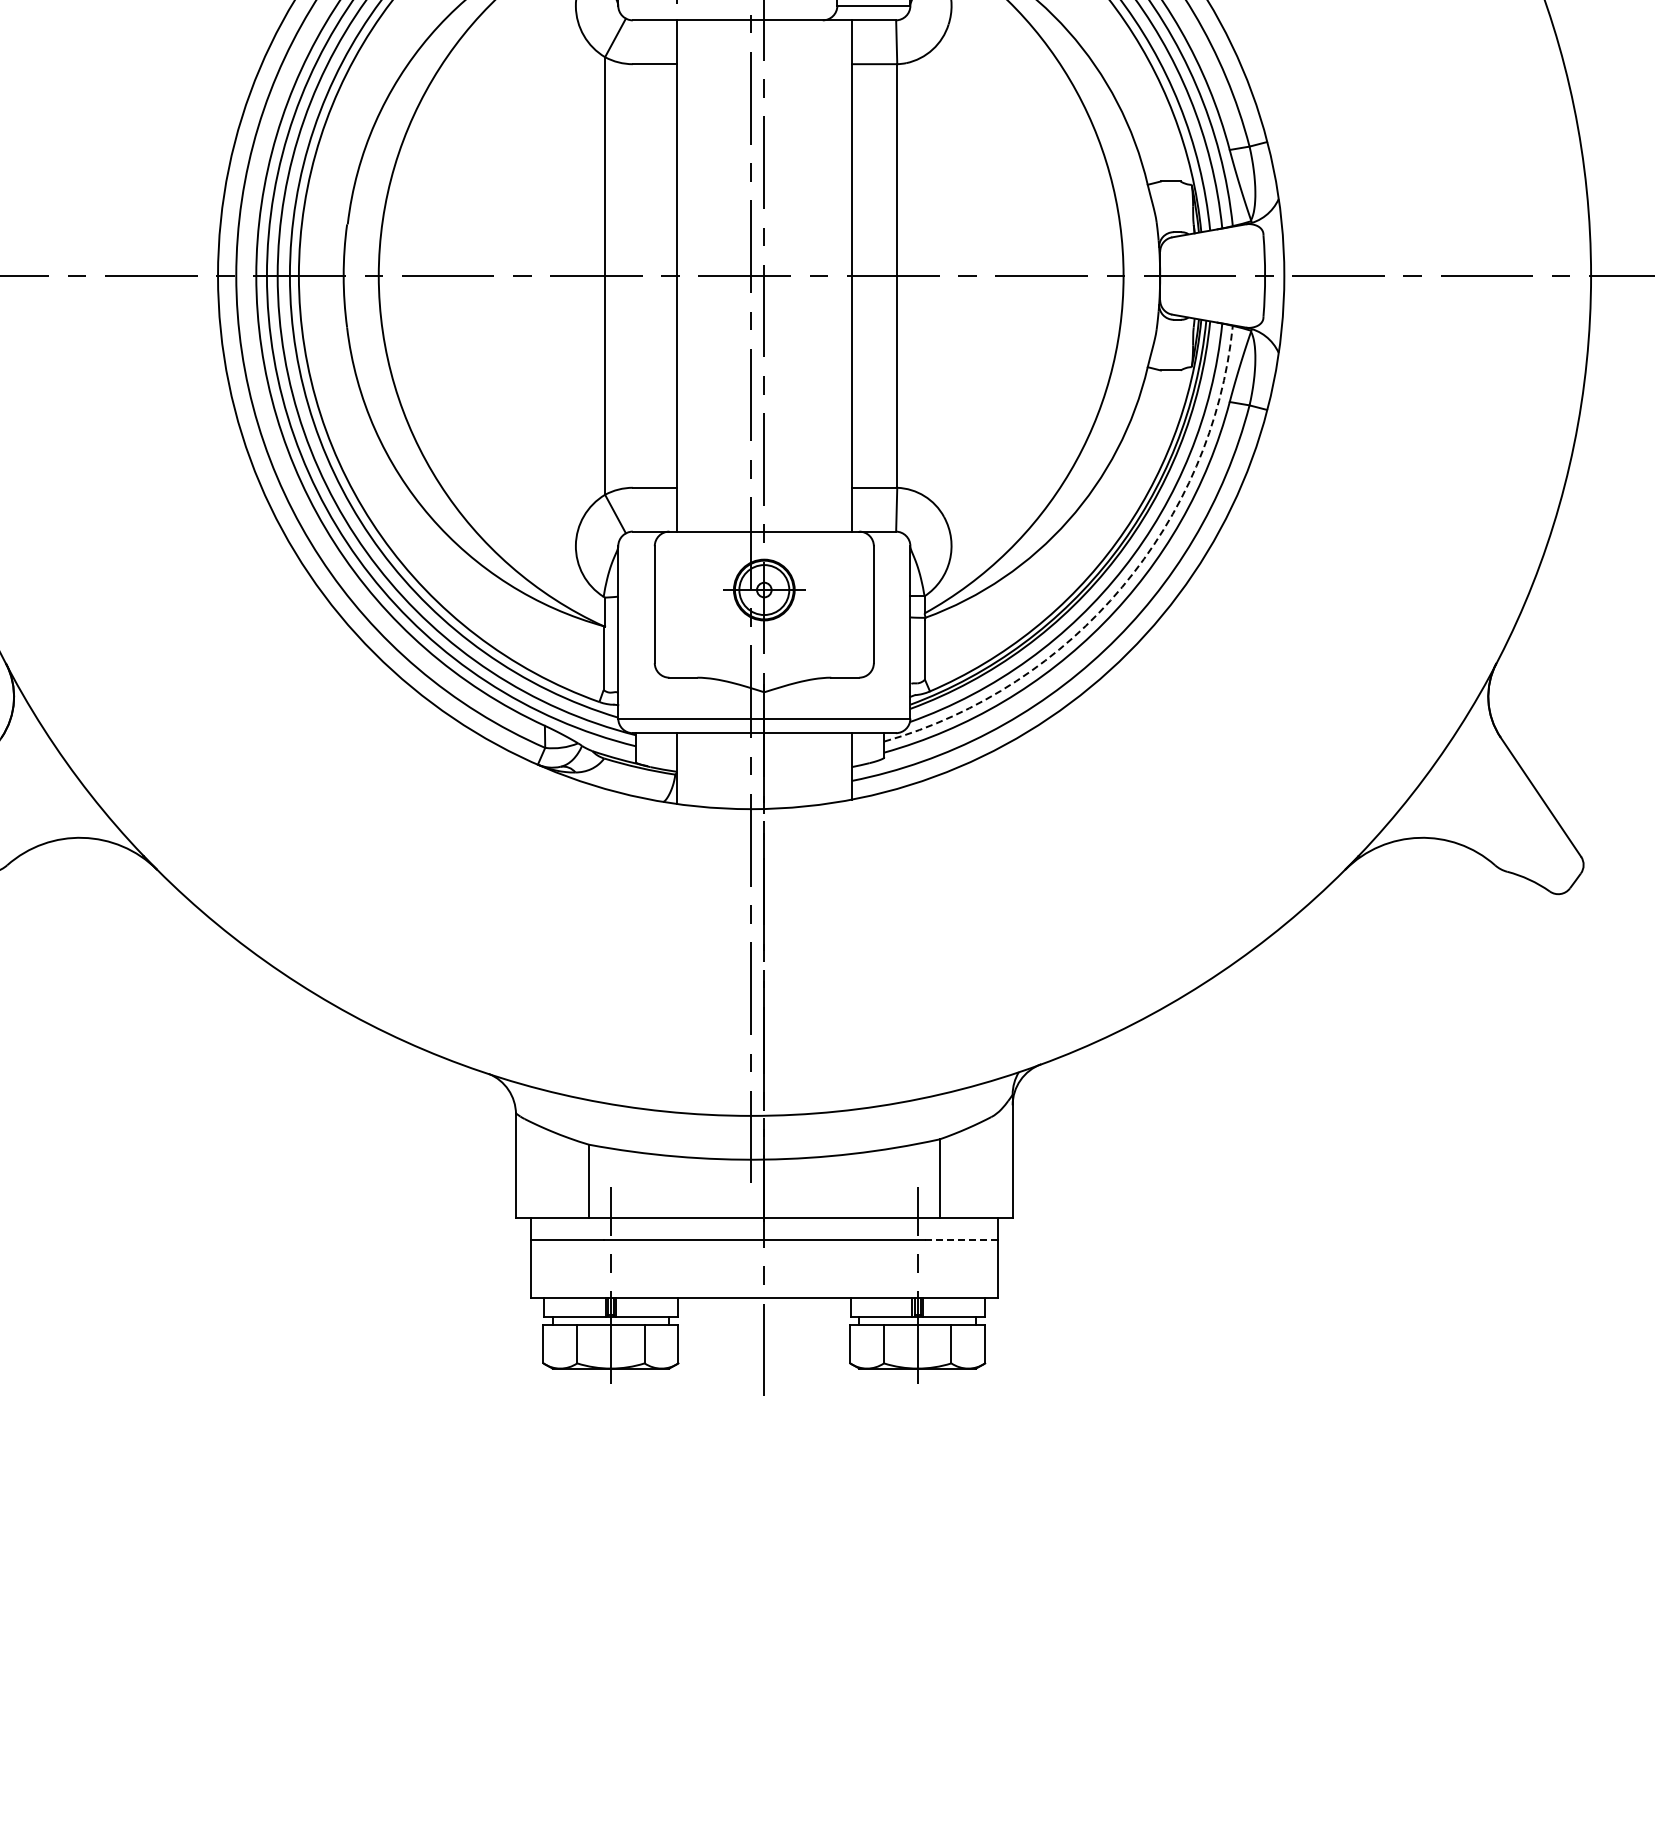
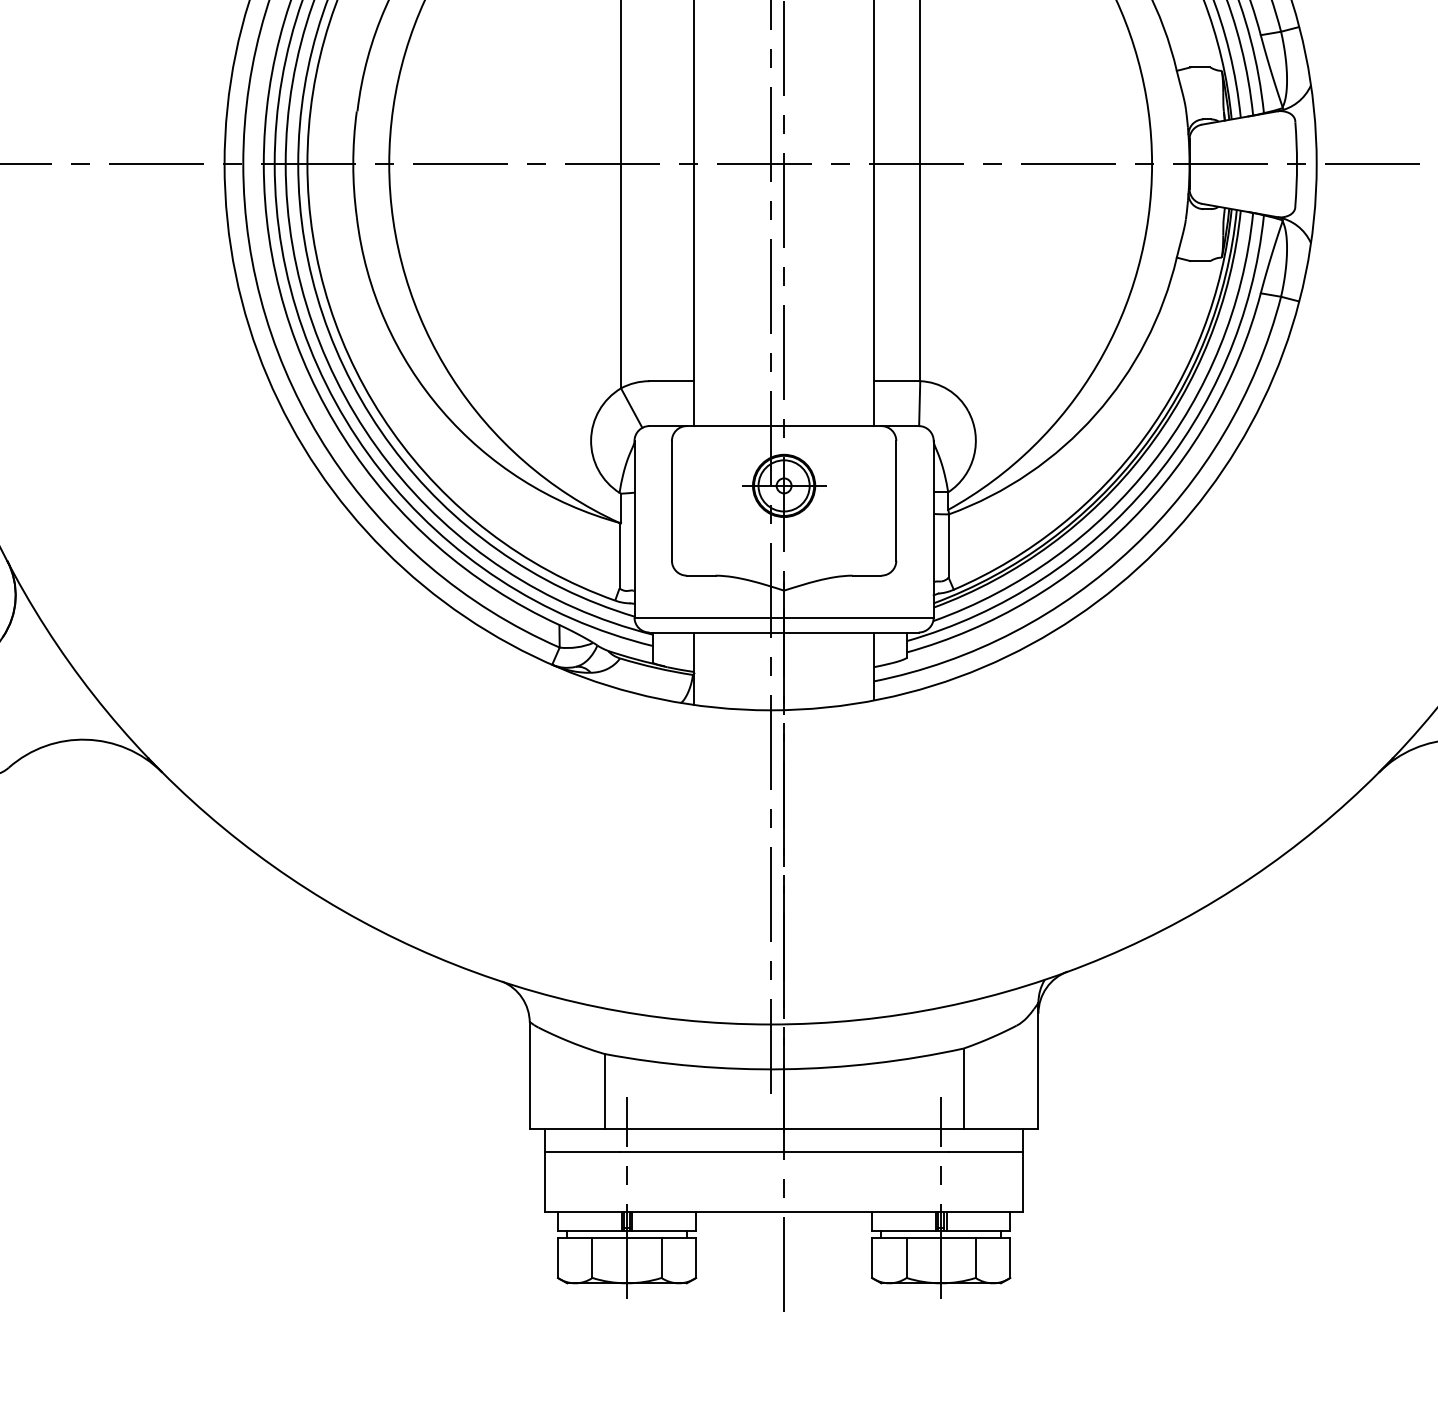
arc: (1122, 587) -> (1150, 483), dashed -> solid
line: (961, 1240) -> (986, 1152), dashed -> solid

